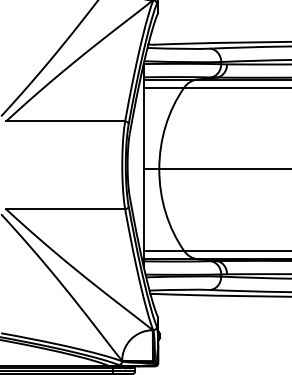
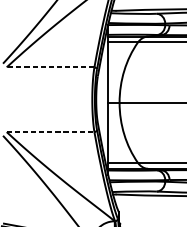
line: (65, 121) -> (50, 67), solid -> dashed
line: (65, 209) -> (50, 132), solid -> dashed

